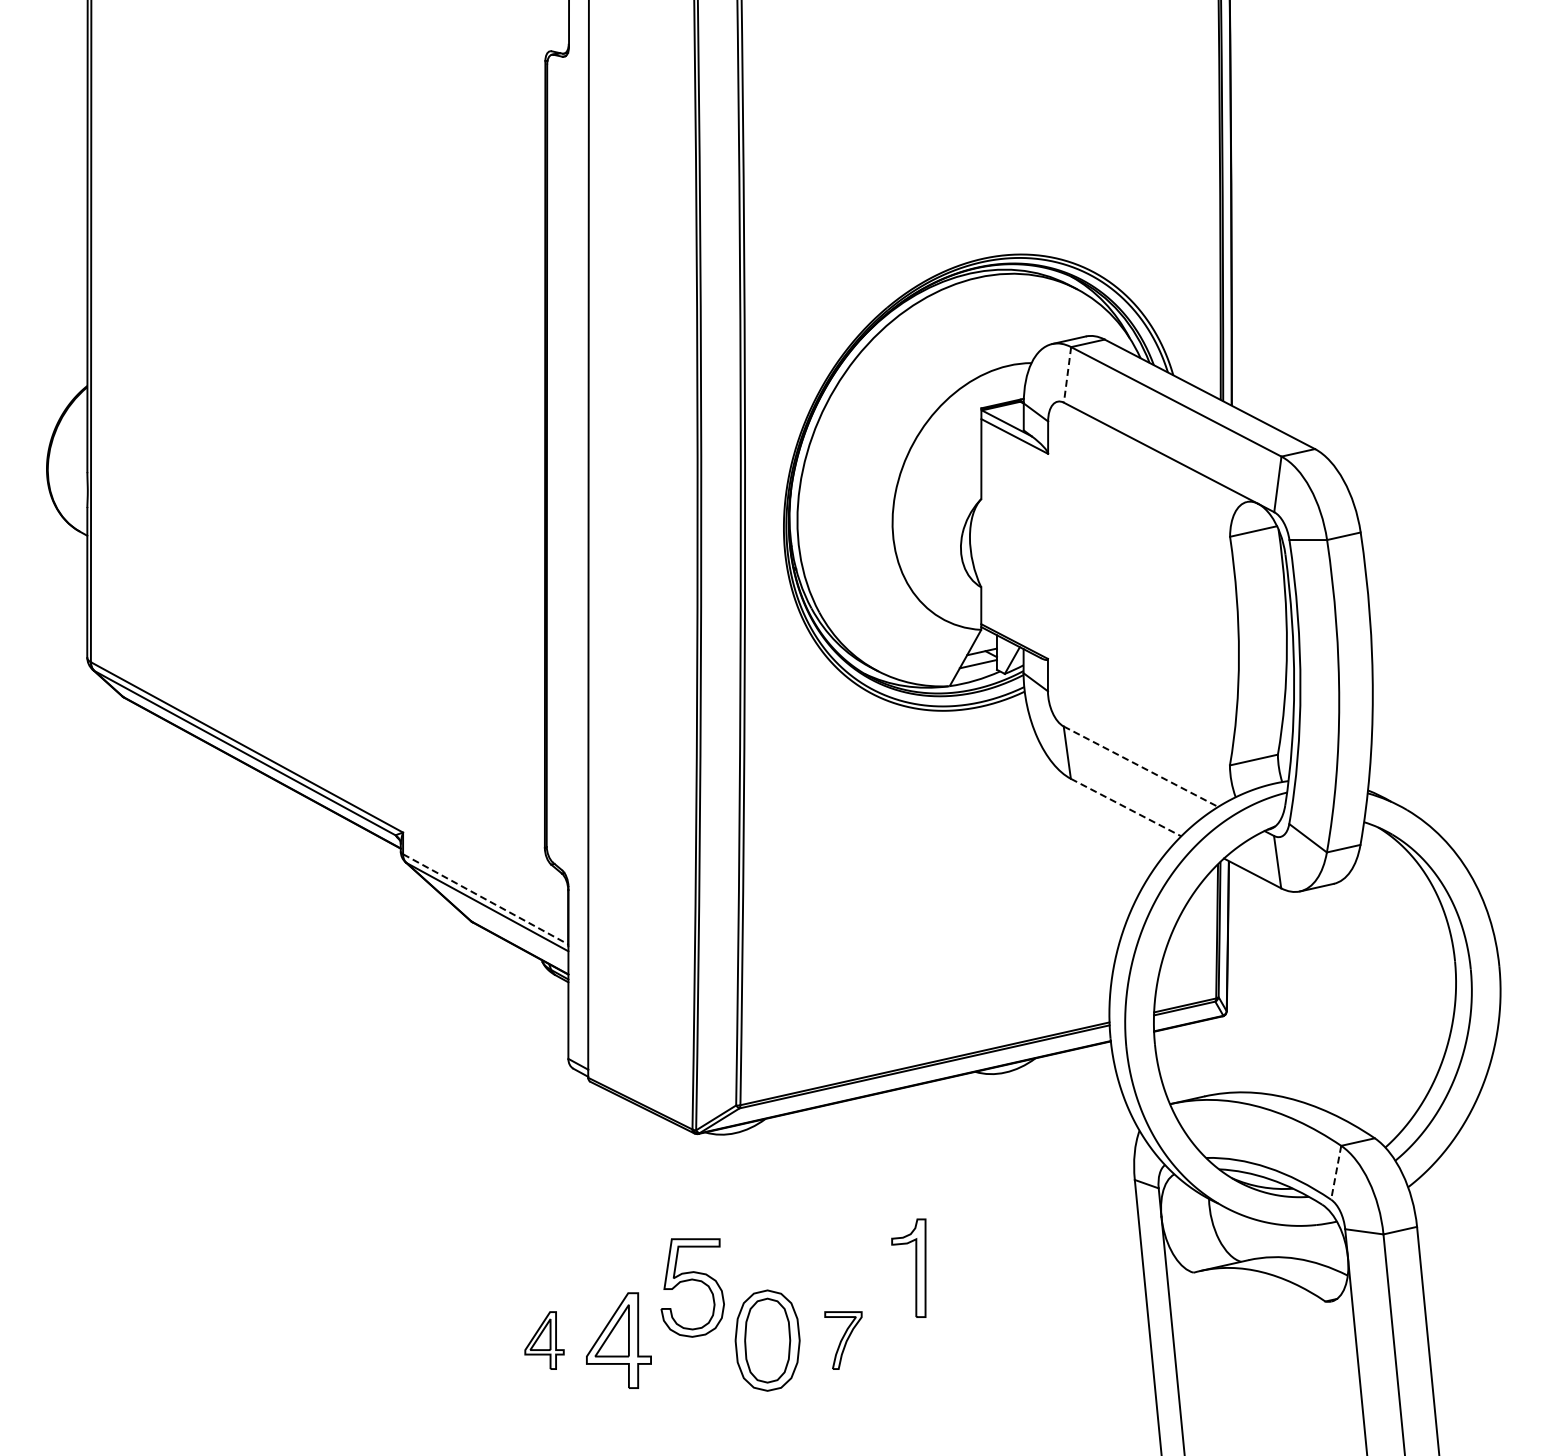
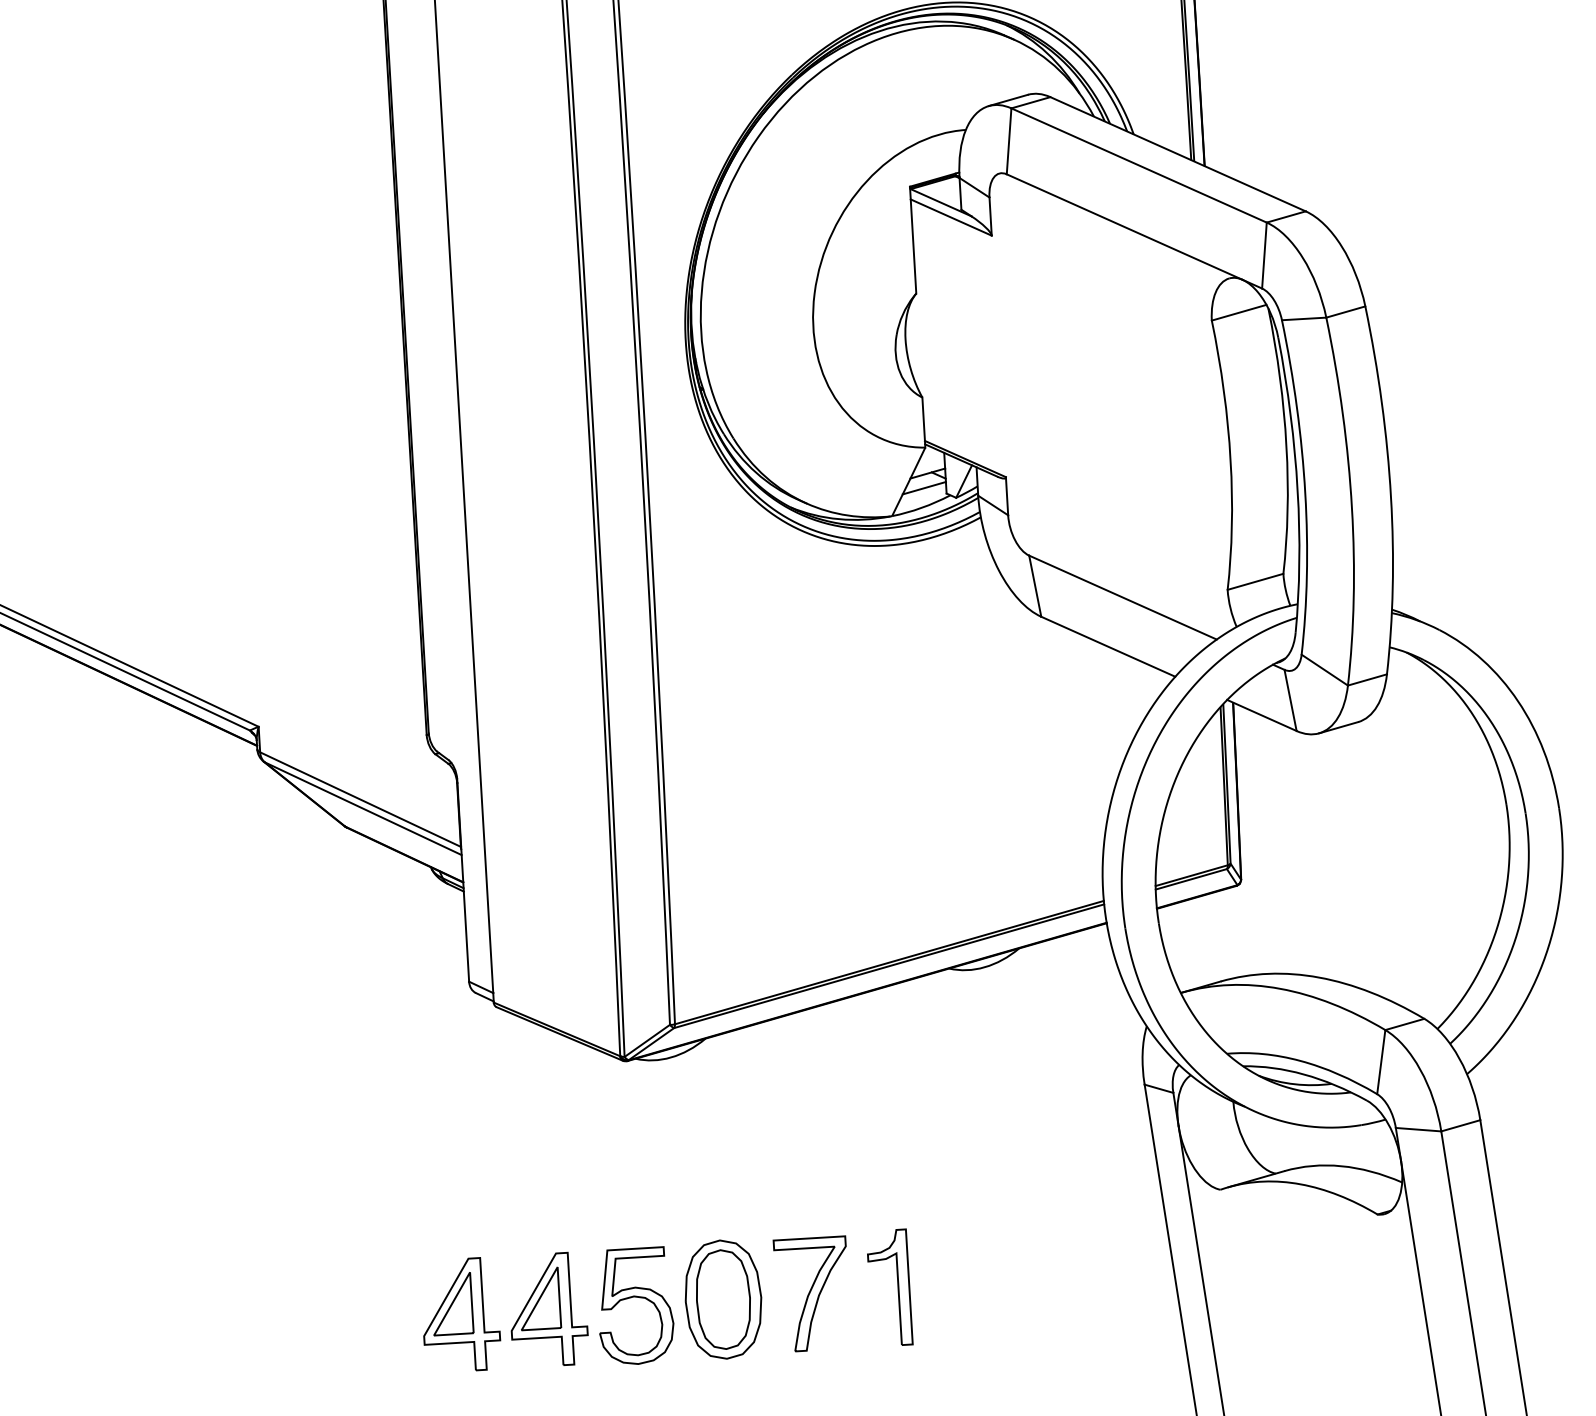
line: (1067, 375) -> (1009, 142), dashed -> solid
line: (1141, 766) -> (1123, 597), dashed -> solid
line: (1126, 807) -> (1108, 646), dashed -> solid
line: (486, 899) -> (361, 799), dashed -> solid
line: (1336, 1173) -> (1381, 1062), dashed -> solid
part: (915, 1267) -> (897, 1286), moved
part: (692, 1280) -> (634, 1297), moved
part: (544, 1340) -> (460, 1315), size x1.67
part: (843, 1340) -> (812, 1294), size x1.67

